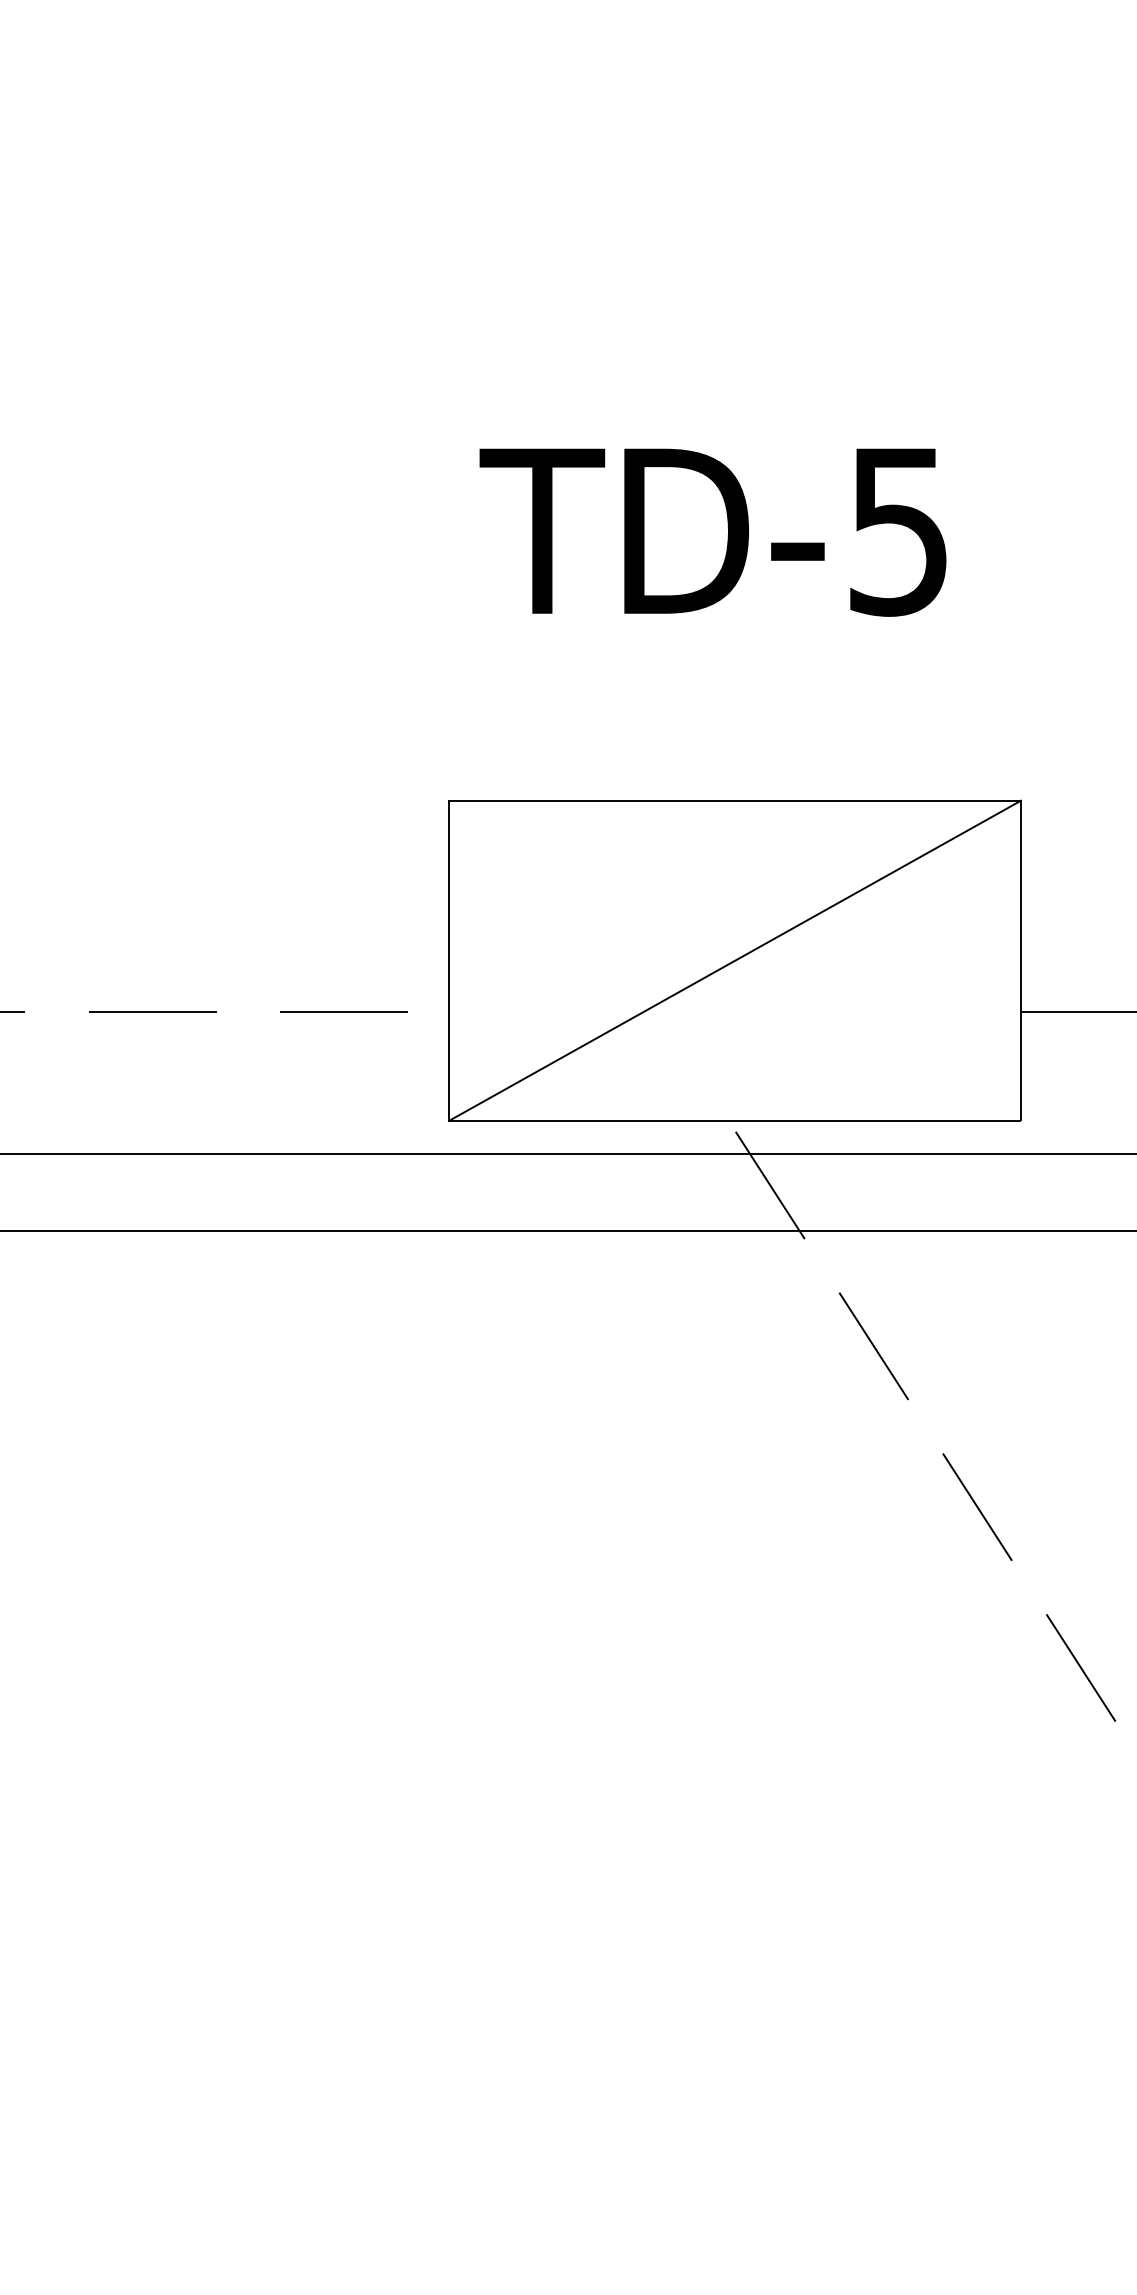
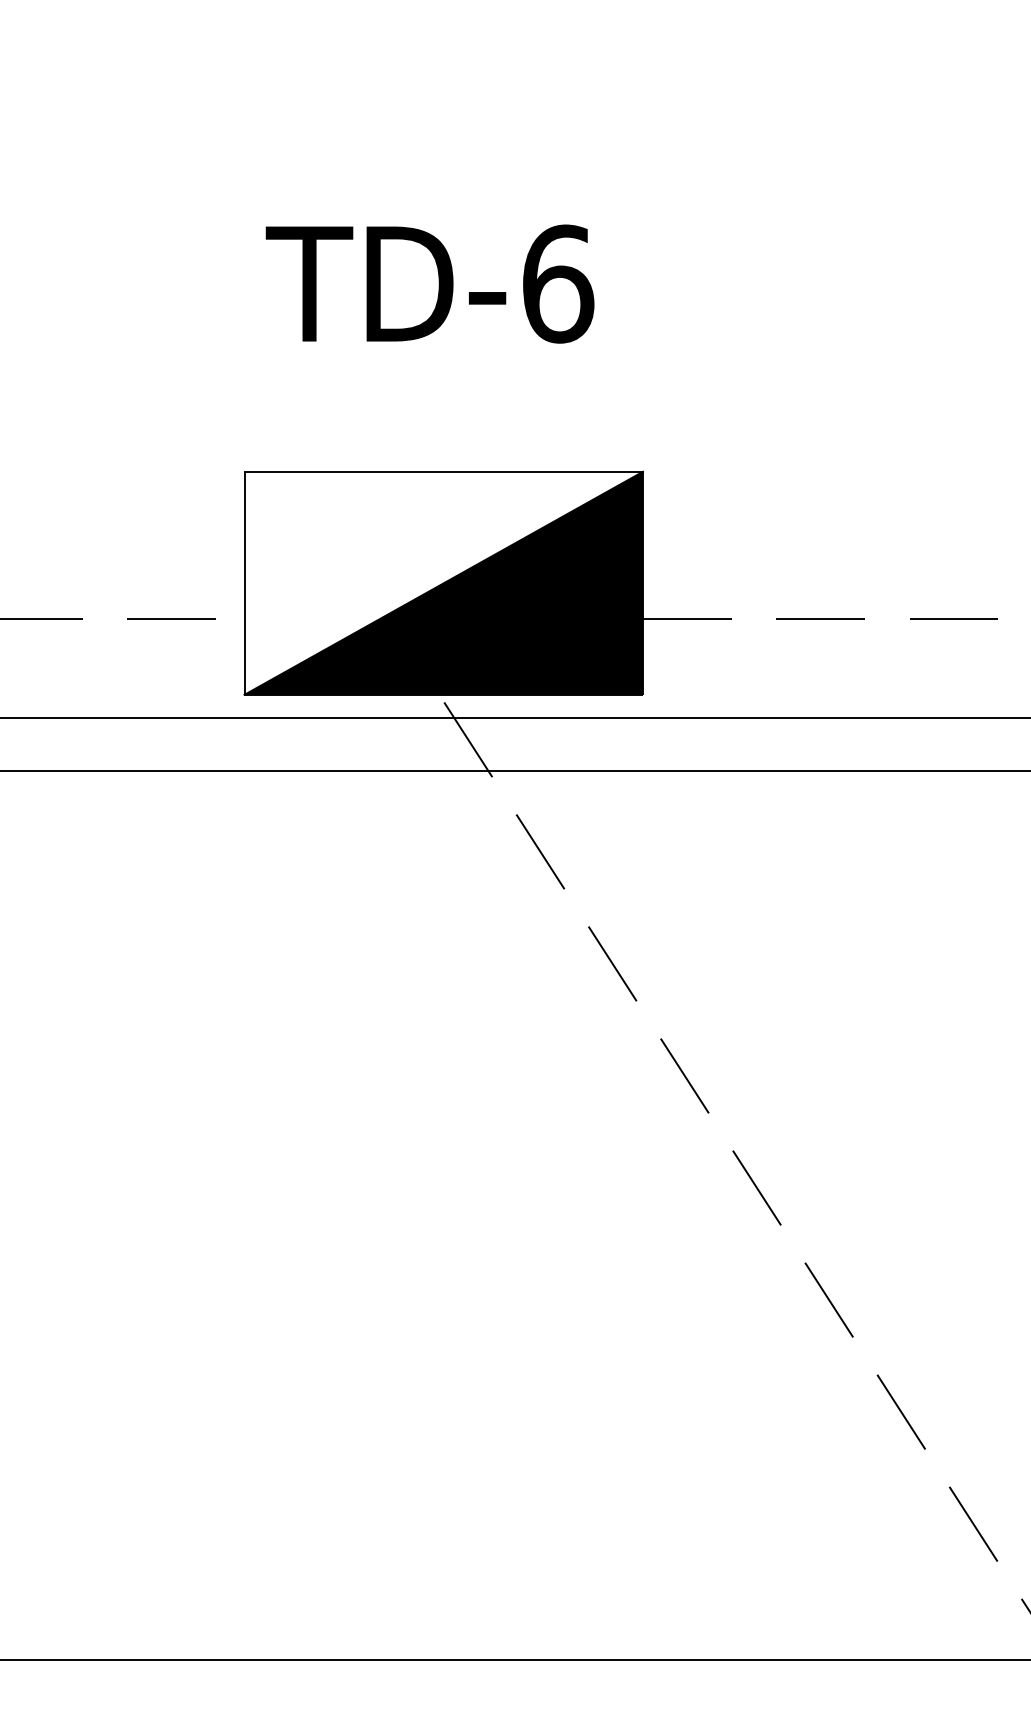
text: (899, 530) -> (558, 283), TD-5 -> TD-6
fill: (734, 959) -> (443, 582), added

